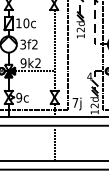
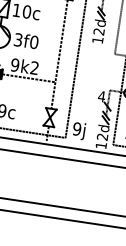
text: (34, 44) -> (33, 42), 3f2 -> 3f0
text: (75, 102) -> (77, 128), 7j -> 9j
line: (54, 144) -> (40, 181), removed

